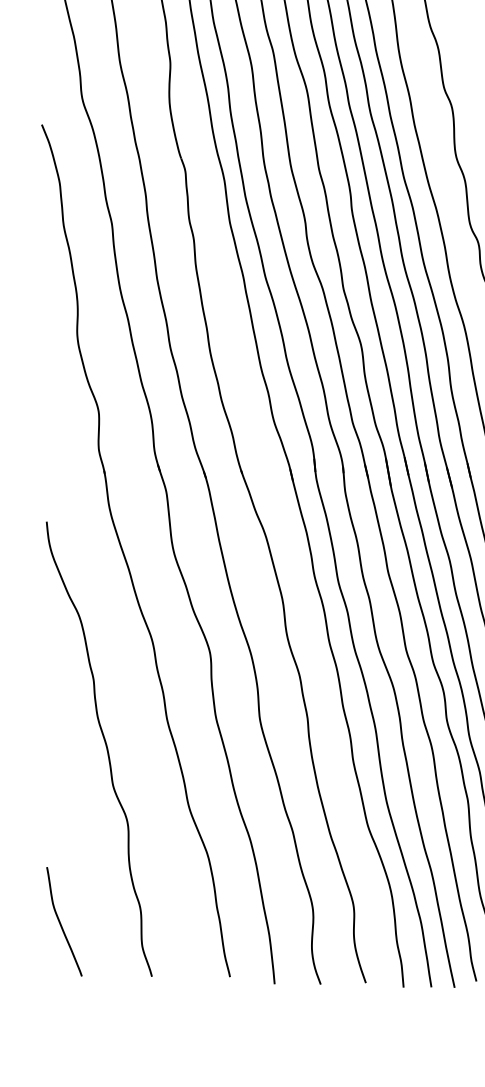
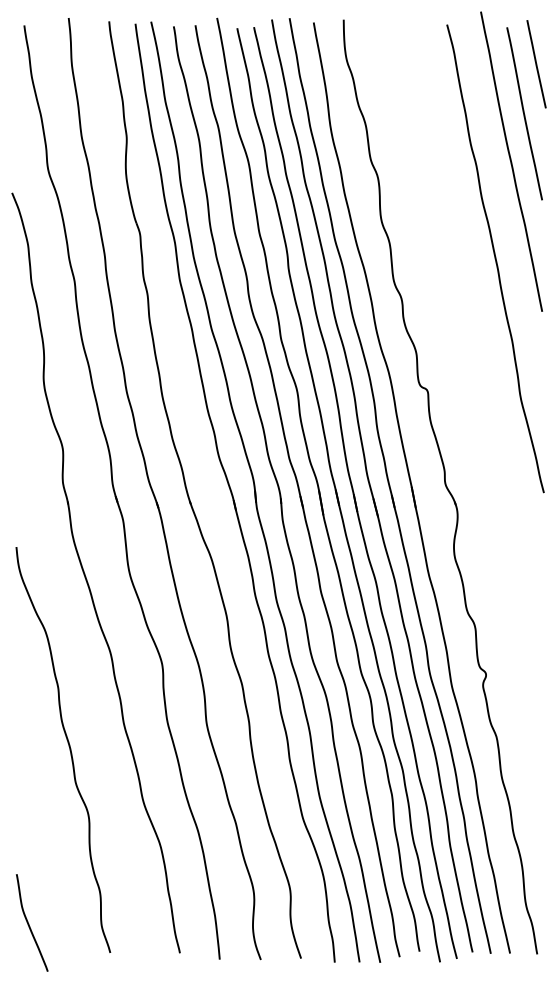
curve: (61, 922) -> (29, 923), moved

